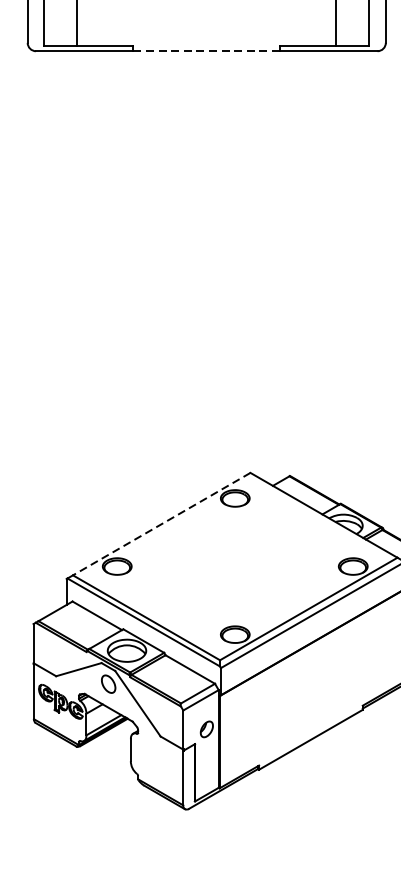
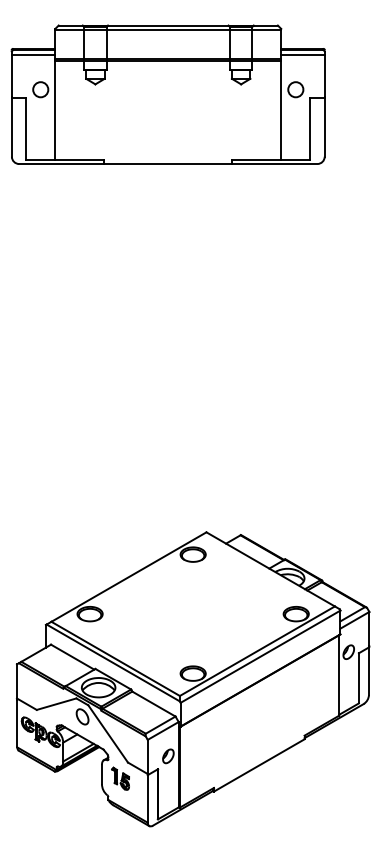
line: (205, 51) -> (167, 164), dashed -> solid
line: (161, 524) -> (128, 577), dashed -> solid
part: (152, 754) -> (120, 778), added

